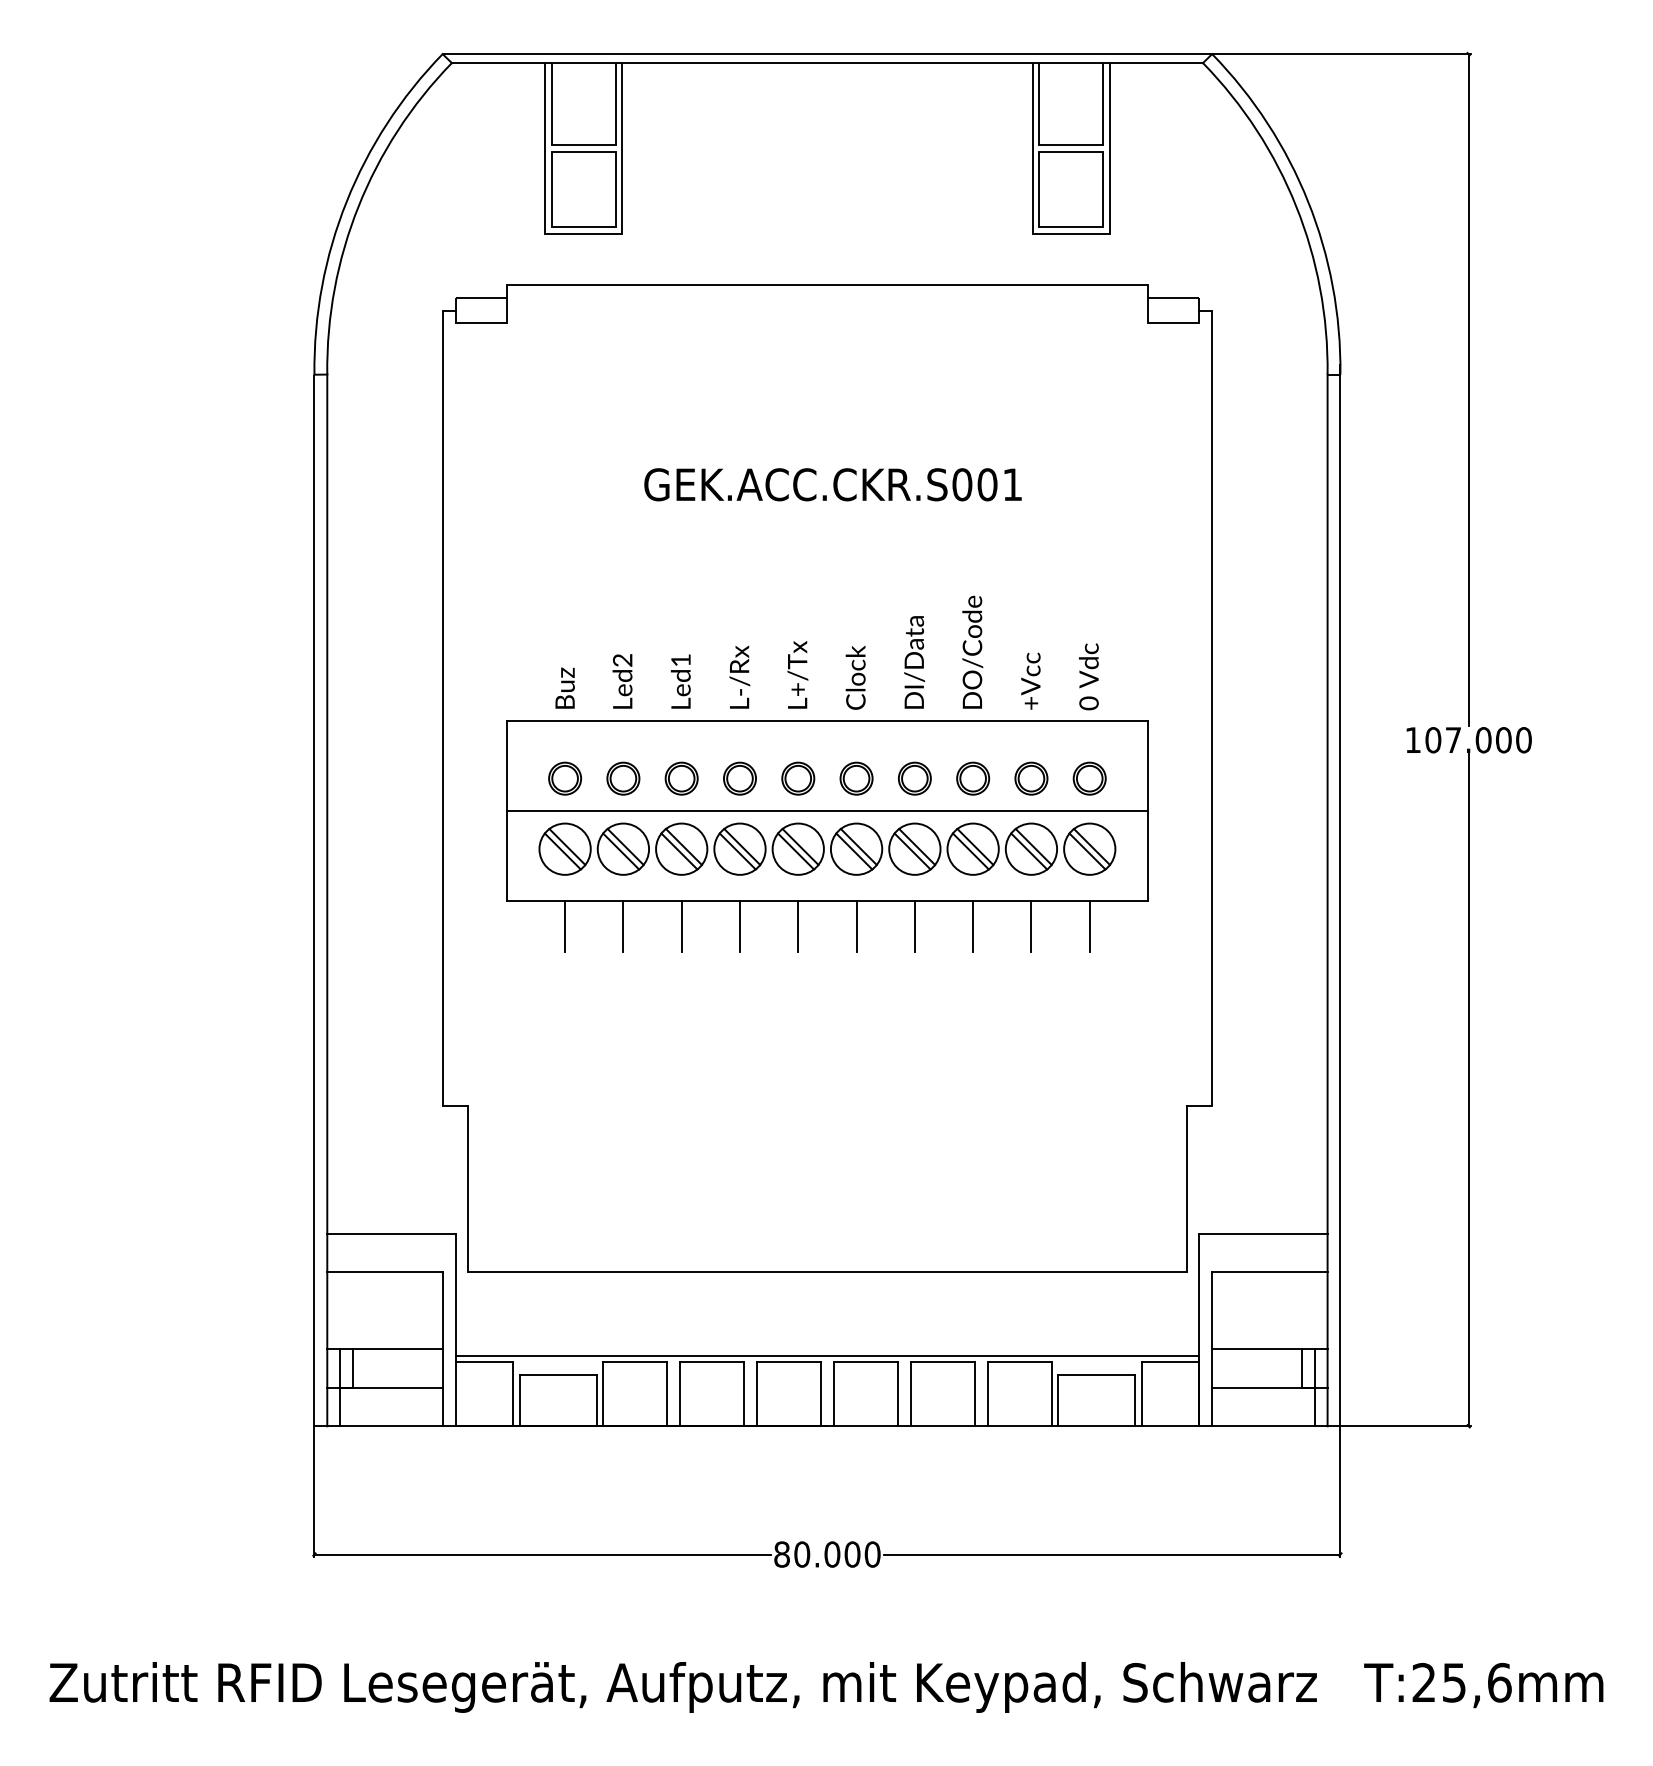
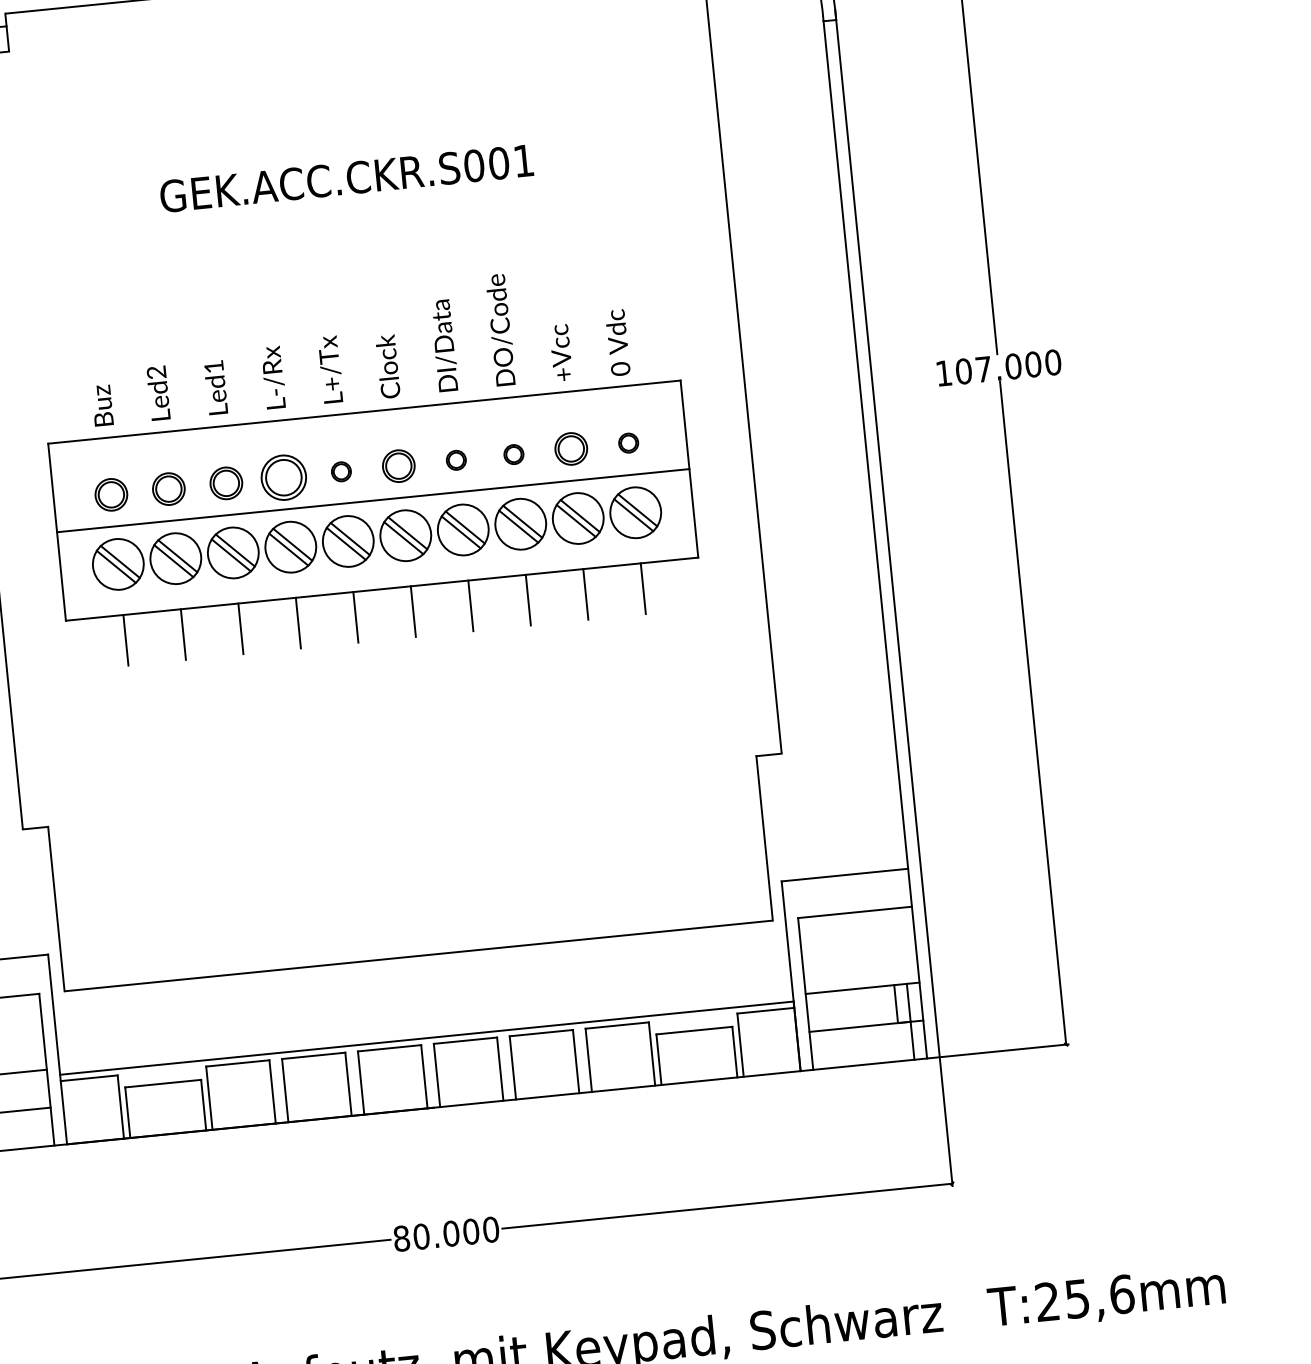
part: (739, 778) -> (283, 477), size x1.4
part: (798, 778) -> (341, 471), size x0.6
part: (914, 778) -> (455, 460), size x0.6
part: (973, 778) -> (514, 454), size x0.6
part: (1089, 778) -> (628, 443), size x0.6

